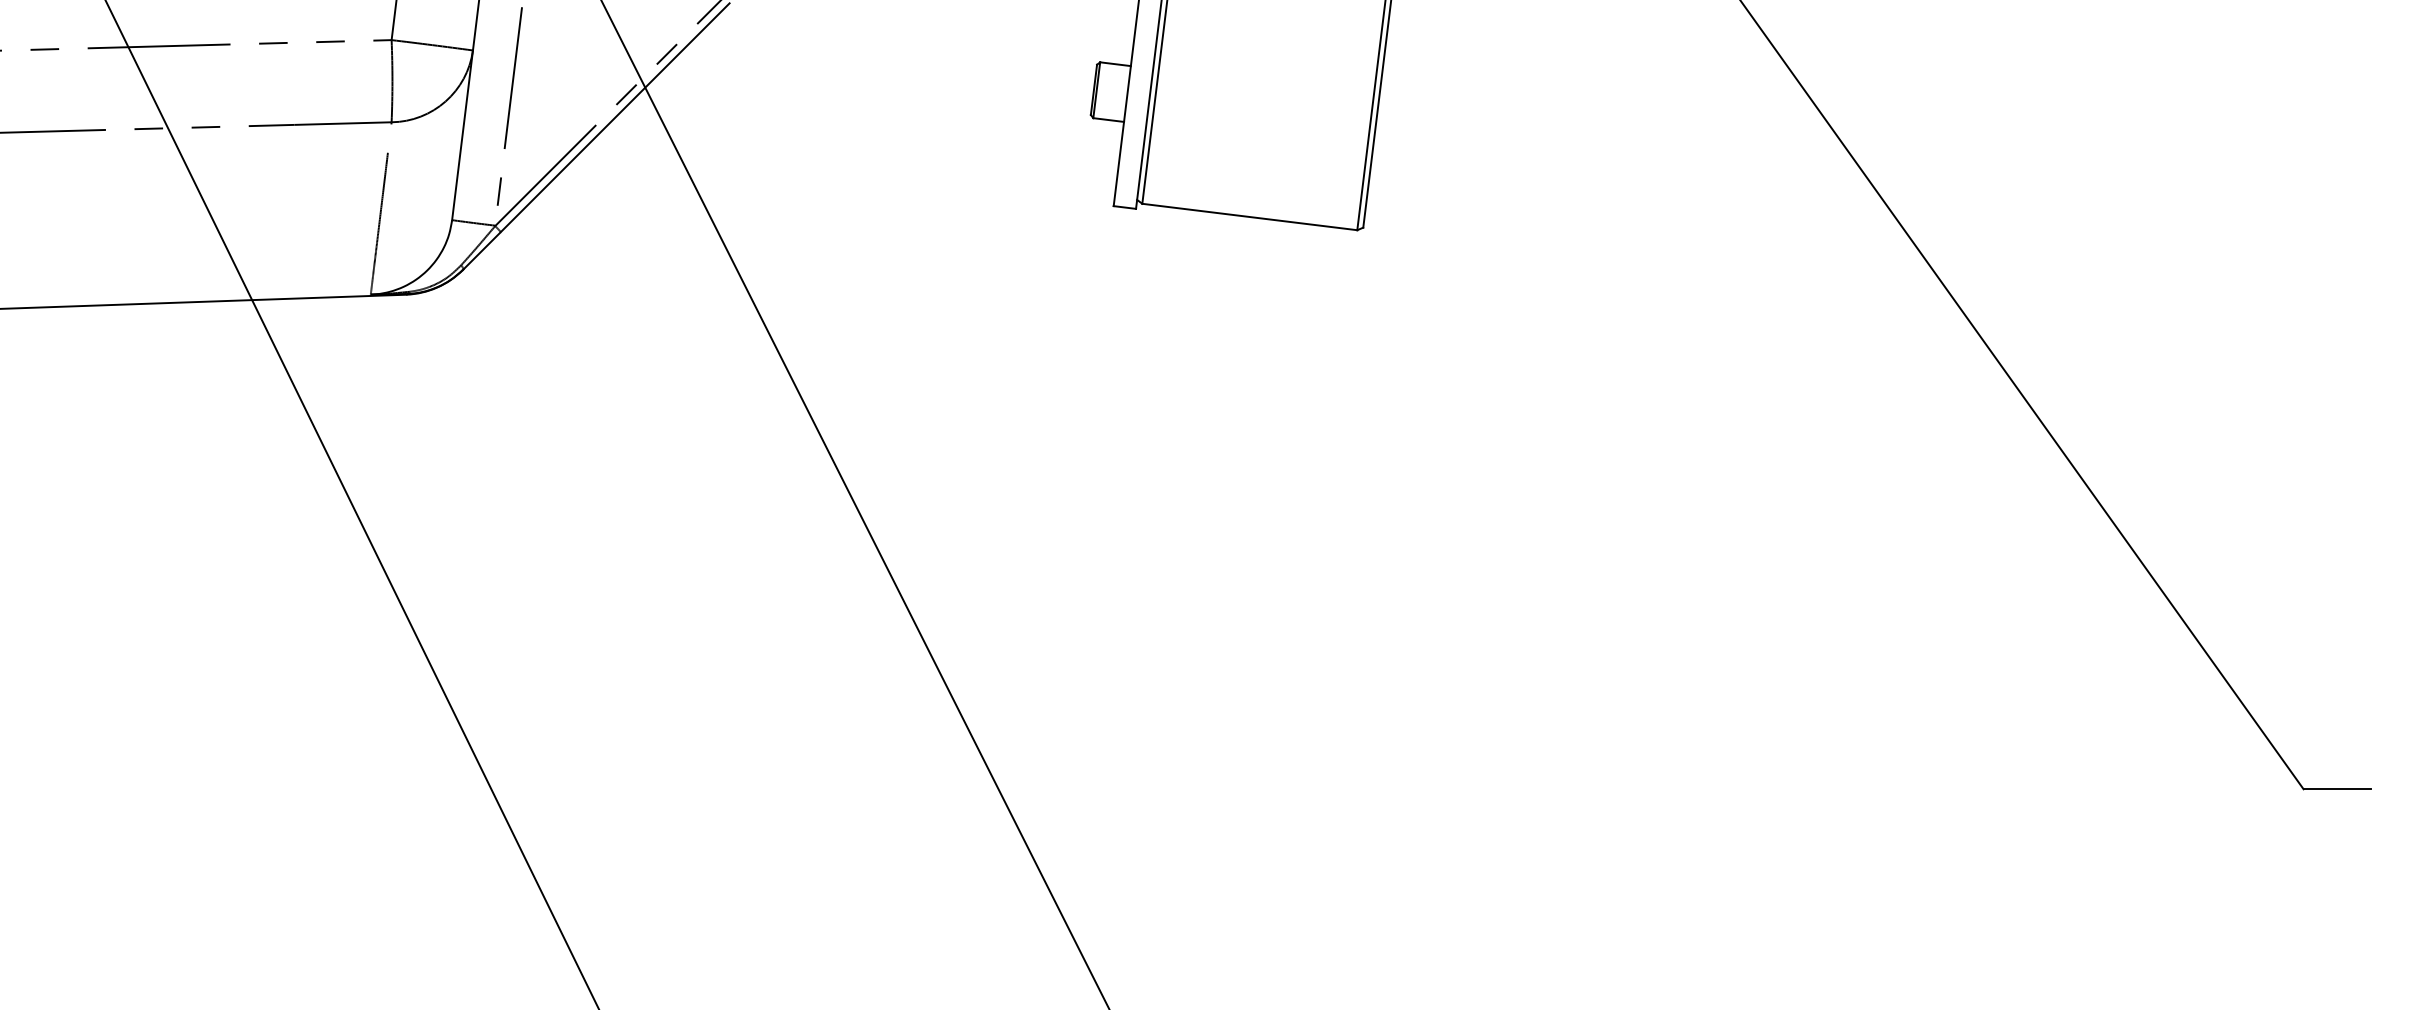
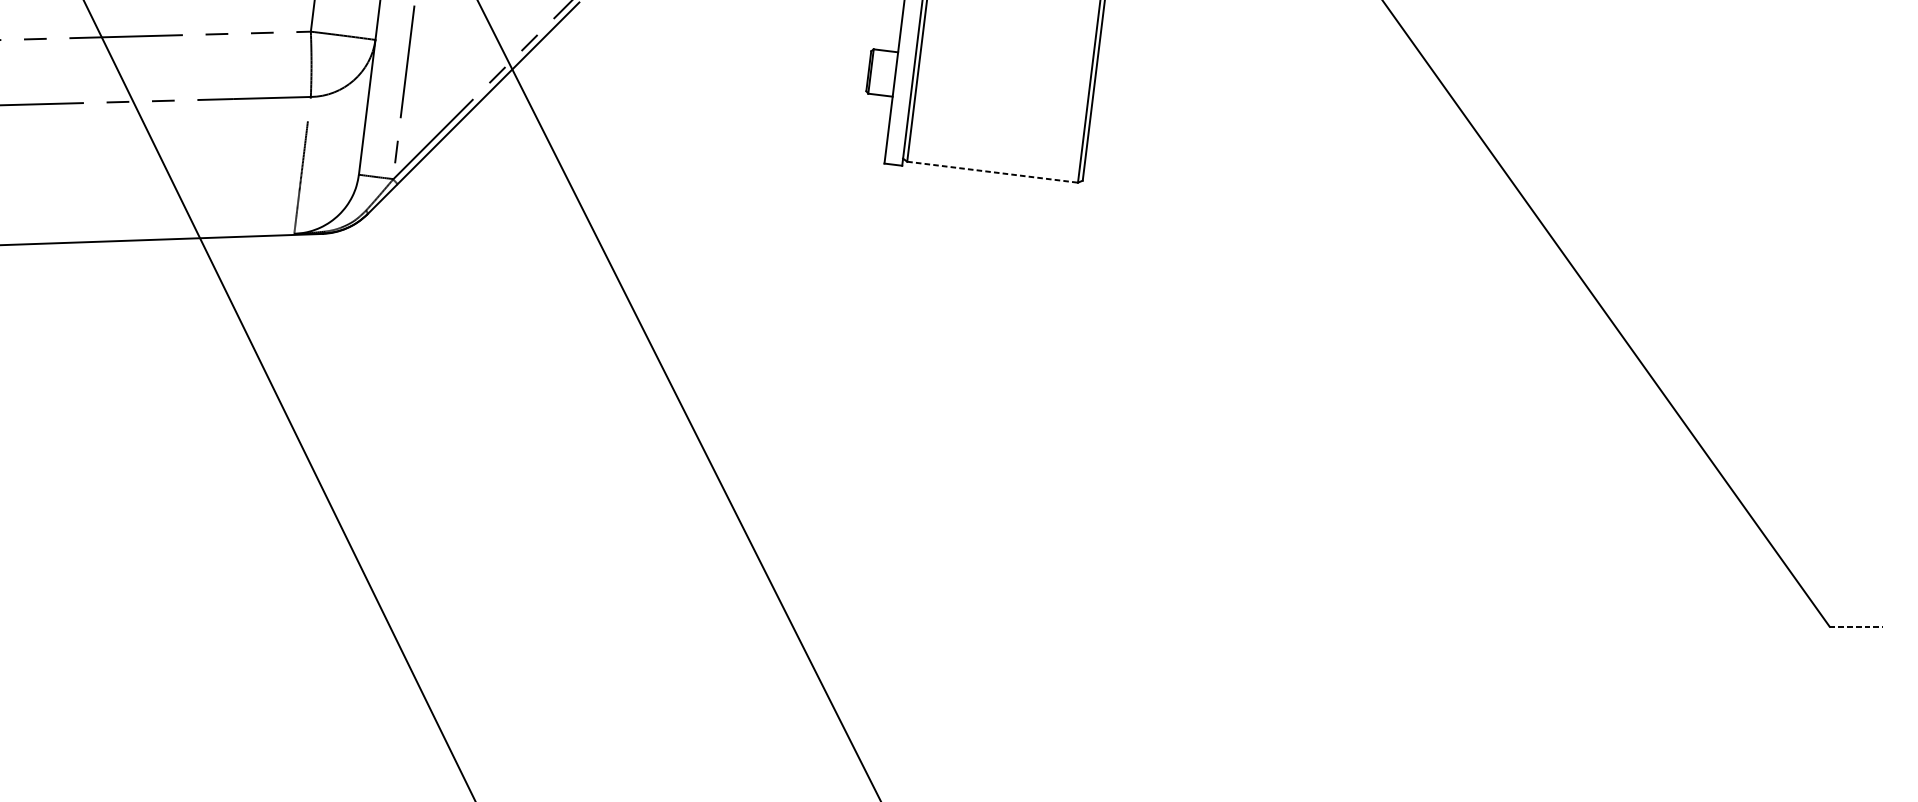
line: (1250, 217) -> (993, 172), solid -> dashed
line: (2337, 789) -> (1856, 627), solid -> dashed

